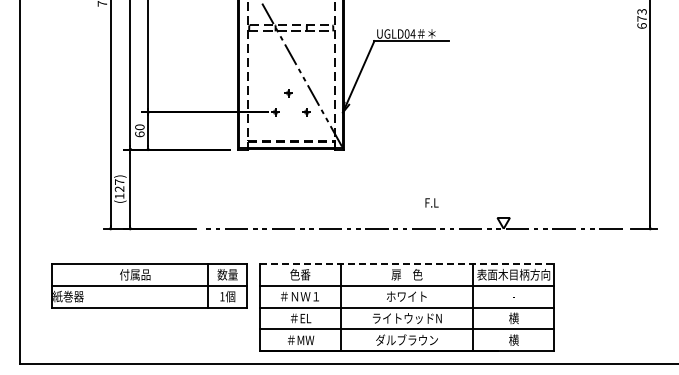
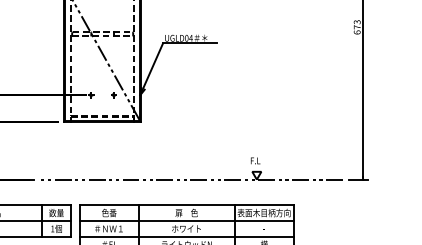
part: (288, 93) -> (100, 81), removed
text: (431, 202) -> (255, 160), moved
line: (407, 264) -> (187, 205), dashed -> solid

